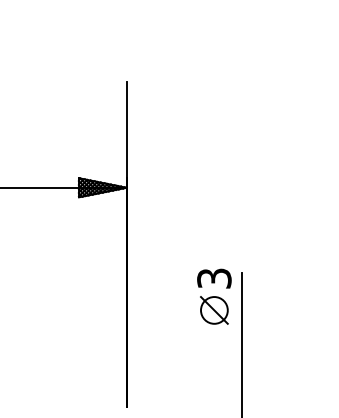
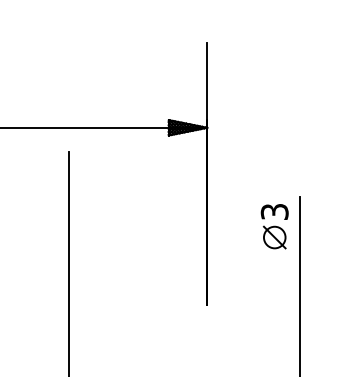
part: (214, 296) -> (274, 226), moved

